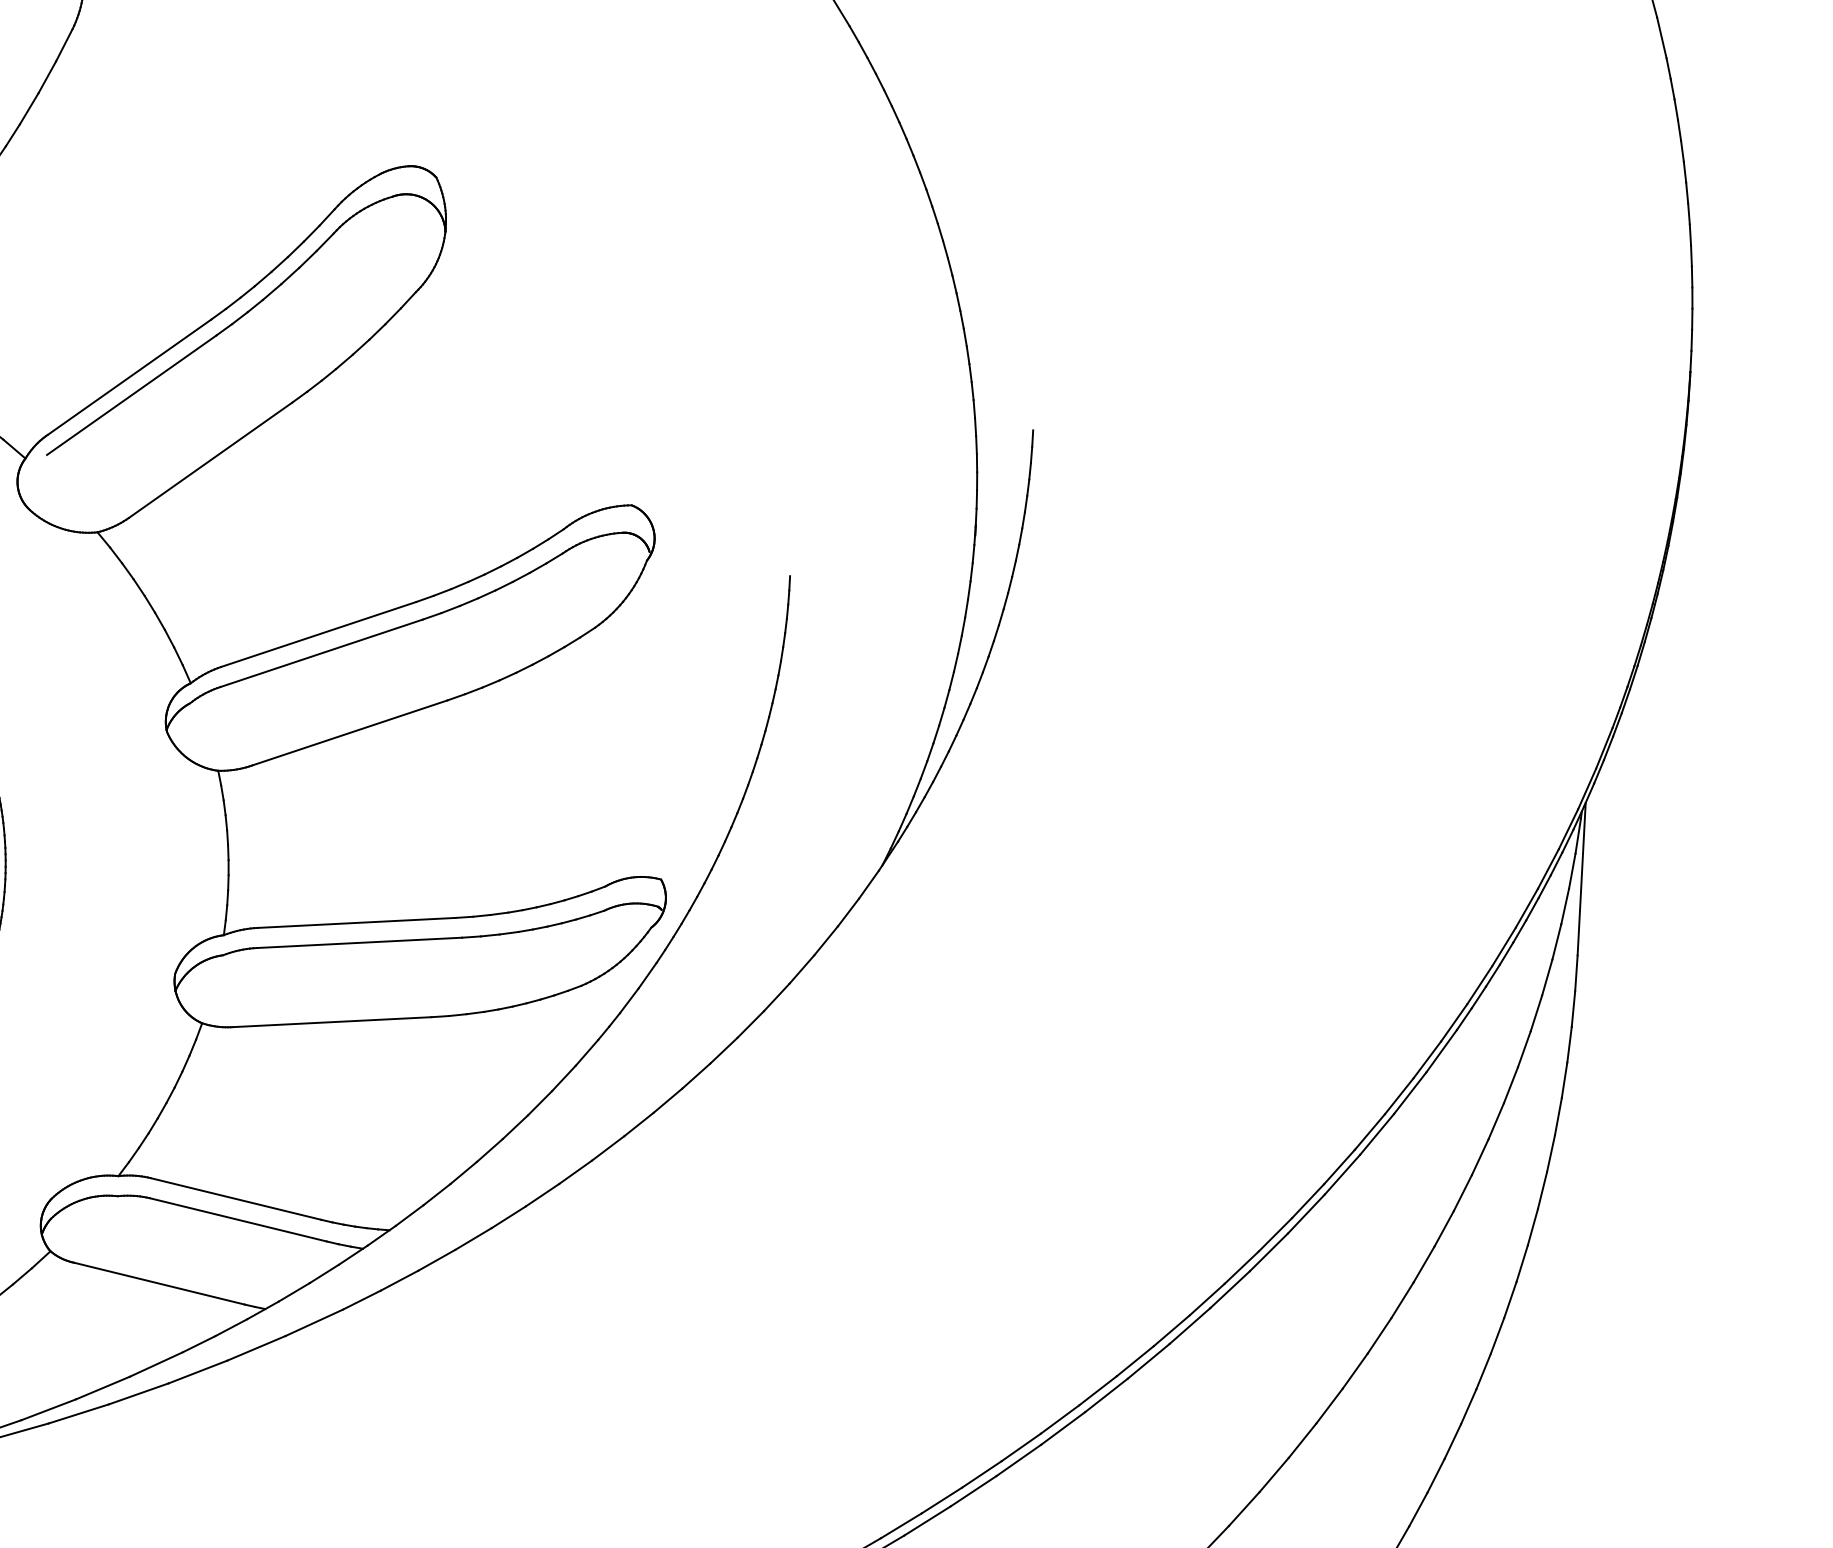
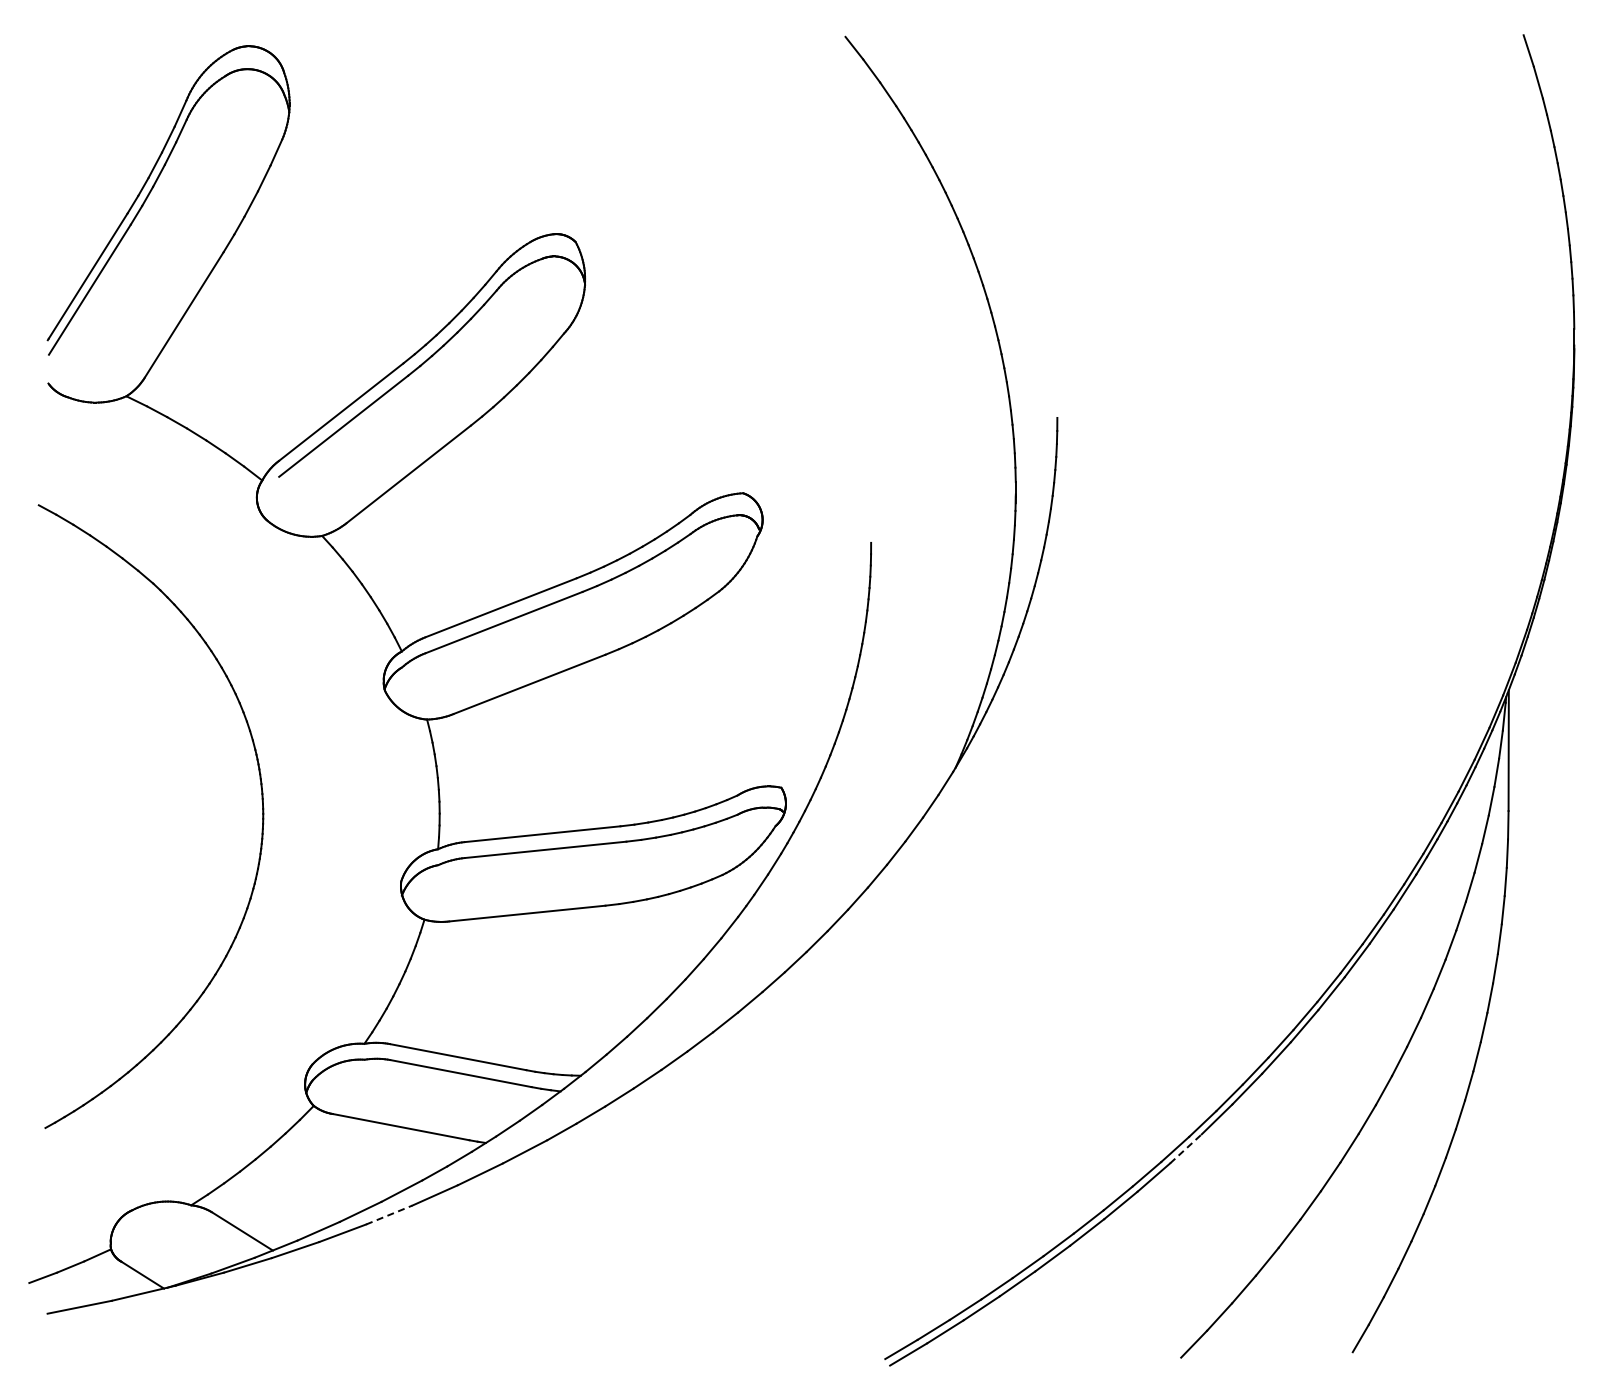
line: (1149, 1360) -> (1186, 1148), solid -> dashed
line: (139, 1394) -> (389, 1215), solid -> dashed

